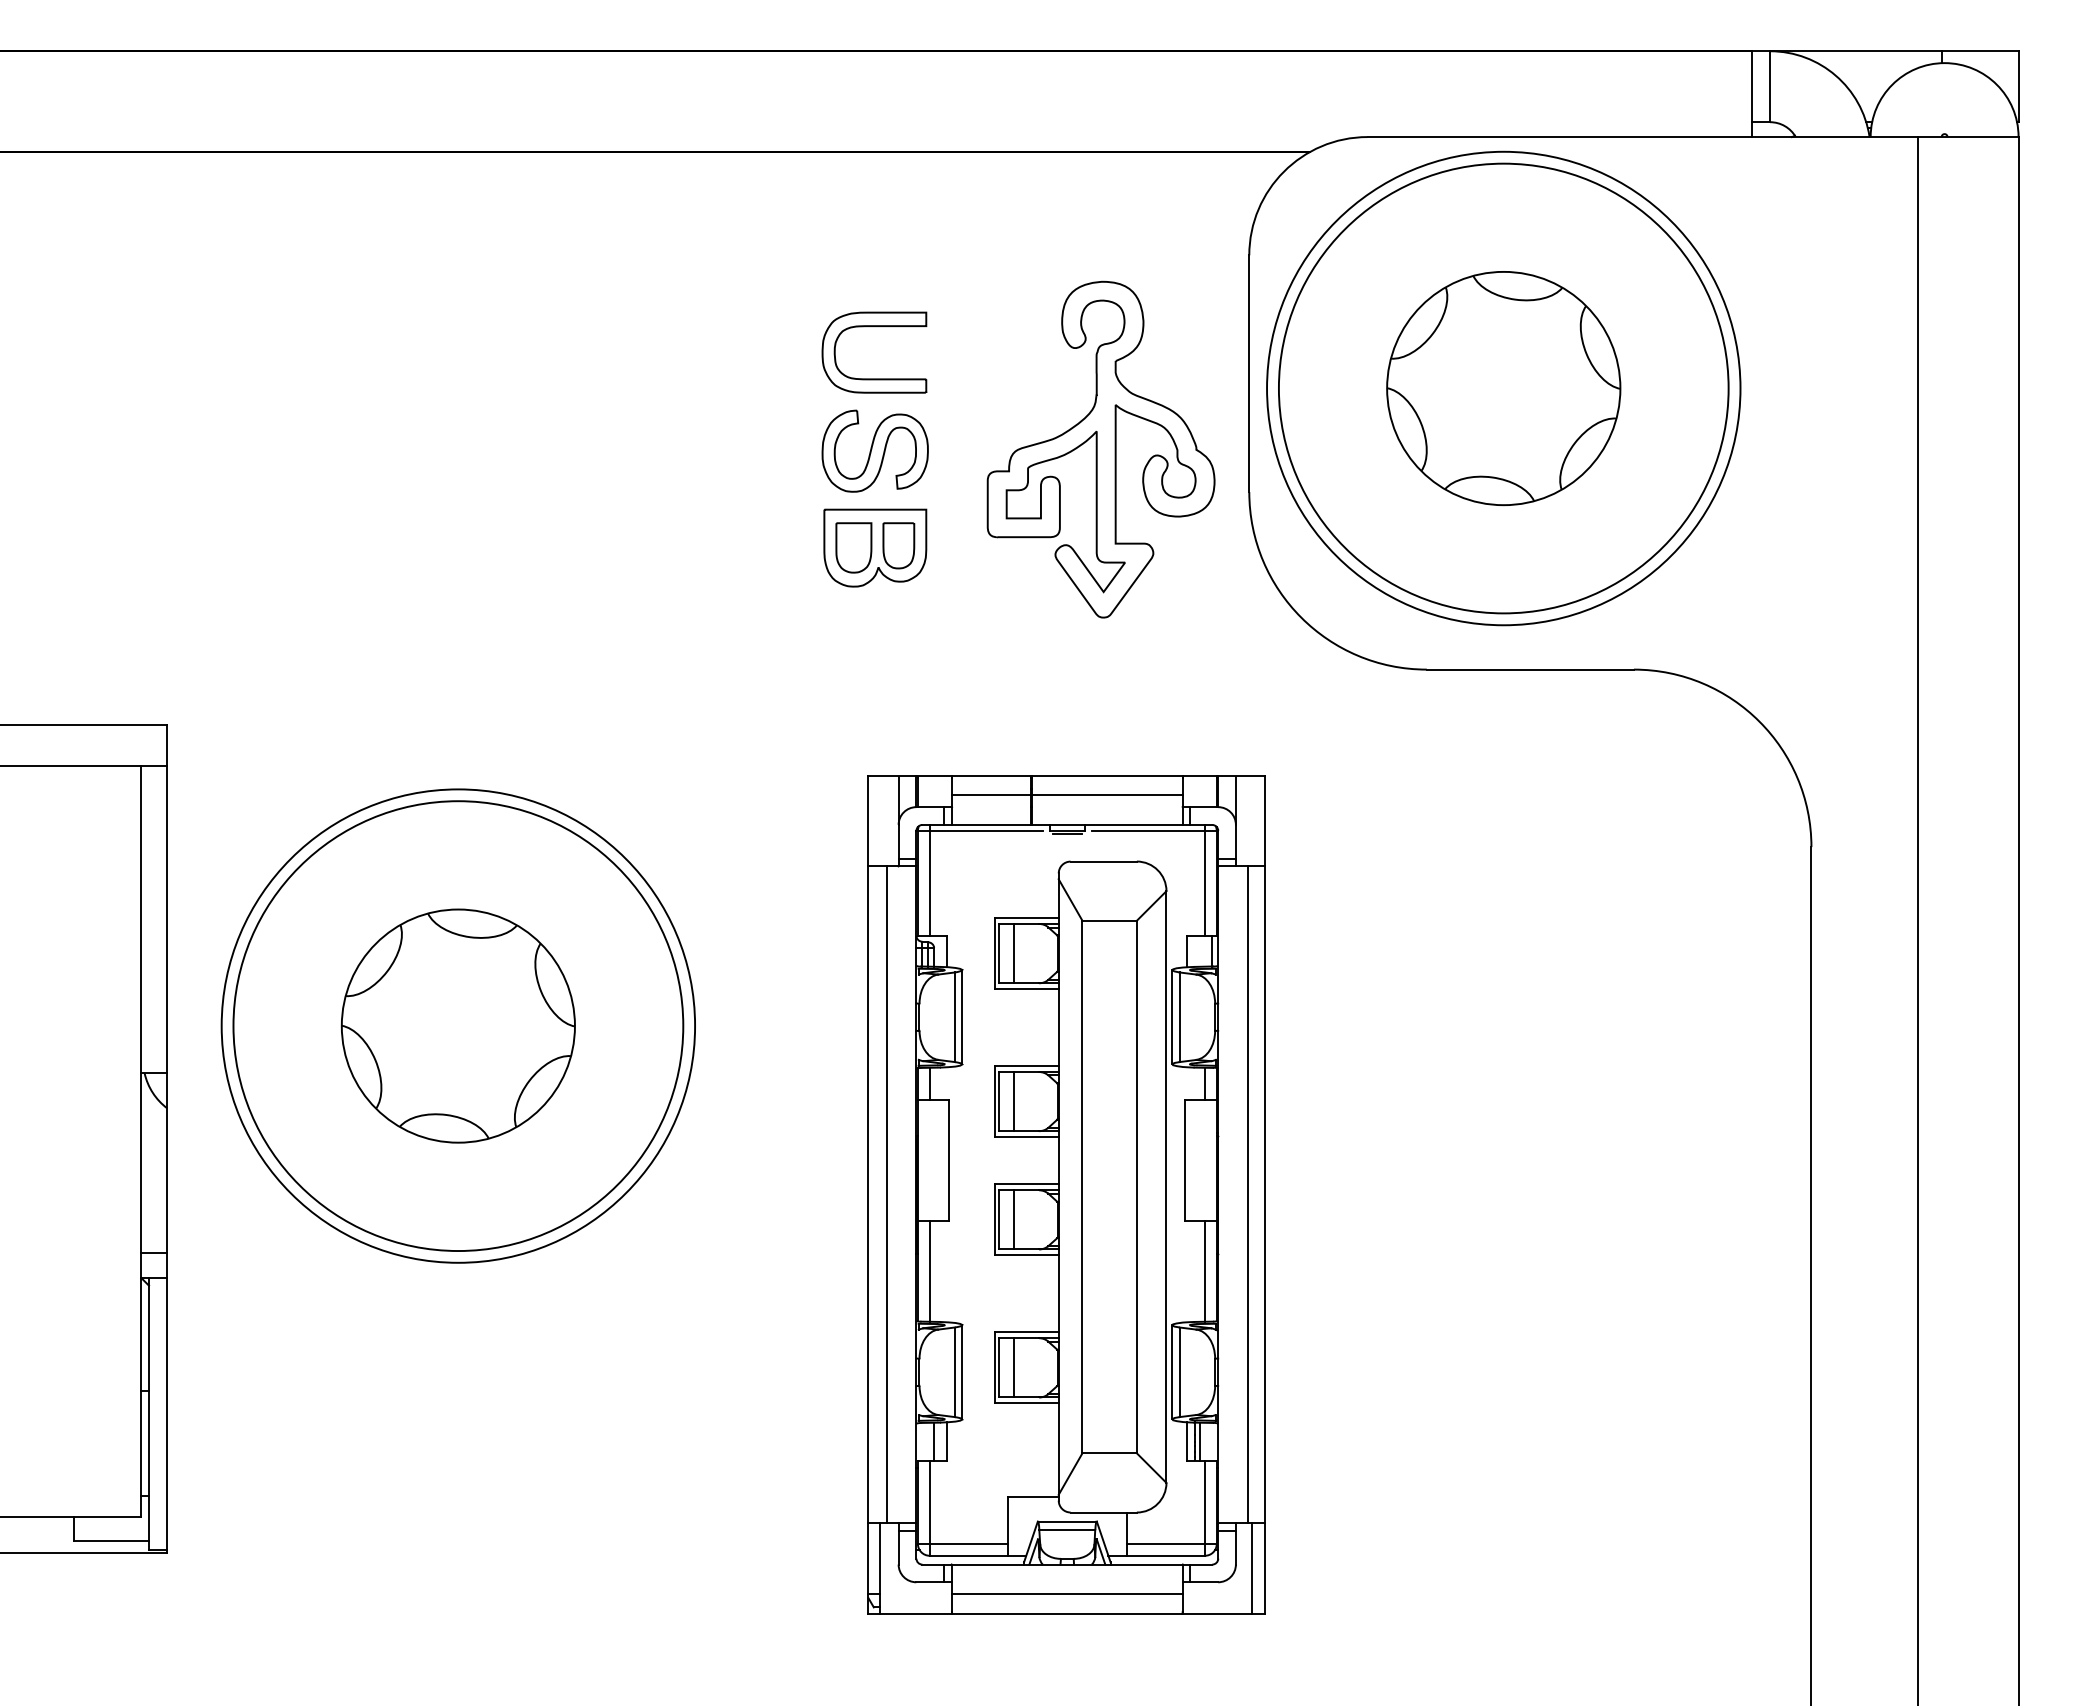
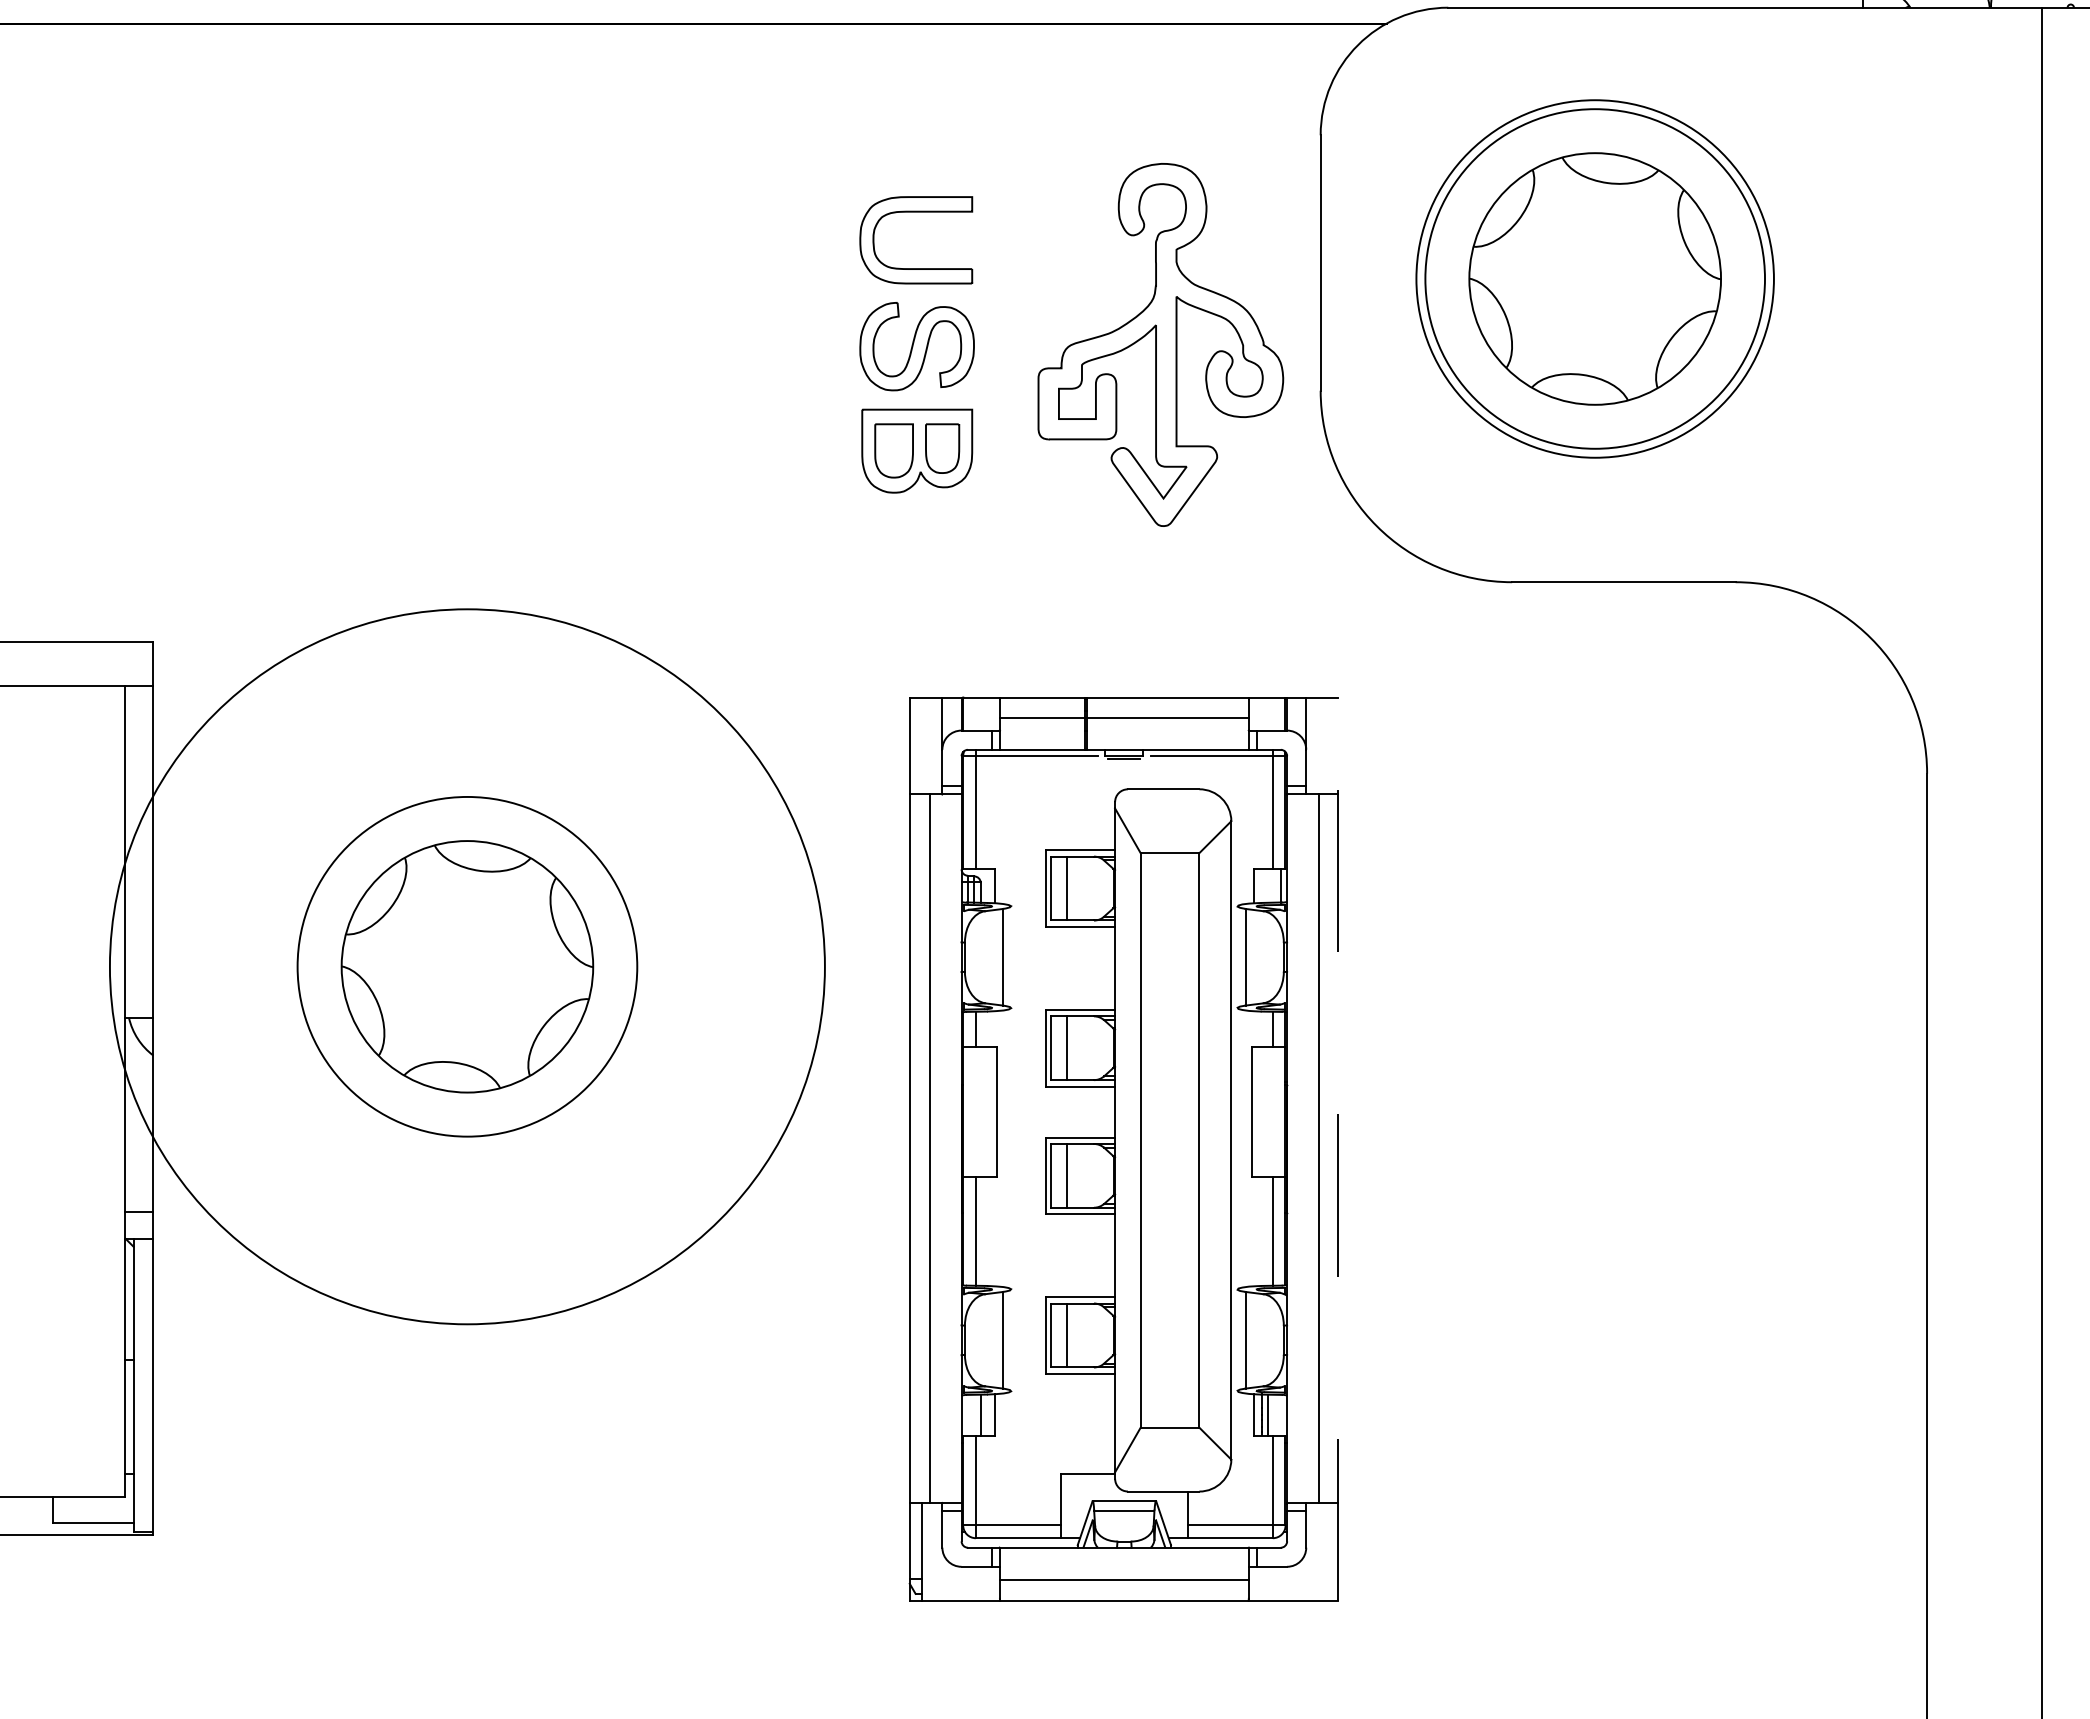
circle: (1503, 388) -> (1594, 278), size x0.7
circle: (1503, 388) -> (1594, 278), size x0.7
line: (962, 1017) -> (1011, 957), removed
line: (1172, 1017) -> (1237, 957), removed
circle: (458, 1025) -> (467, 966), size x1.4
circle: (458, 1026) -> (467, 967), size x0.7
line: (1264, 1195) -> (1337, 1149), solid -> dashed
line: (962, 1372) -> (1011, 1340), removed
line: (1172, 1372) -> (1237, 1340), removed
line: (1252, 1568) -> (1324, 1551), removed

